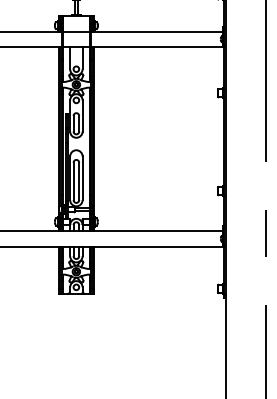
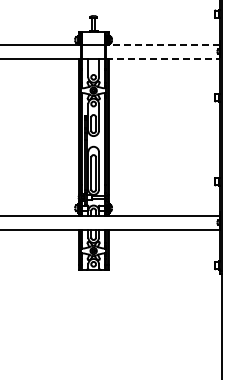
line: (156, 32) -> (162, 45), solid -> dashed
line: (157, 47) -> (163, 58), solid -> dashed

